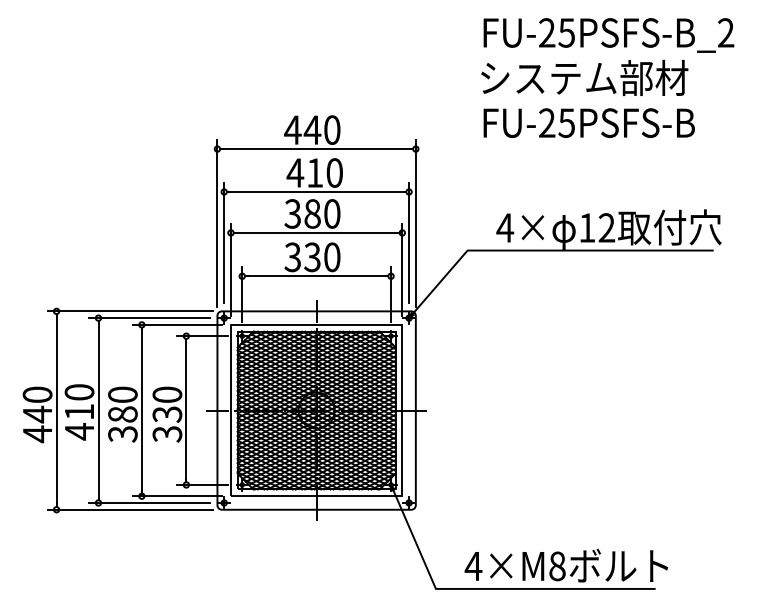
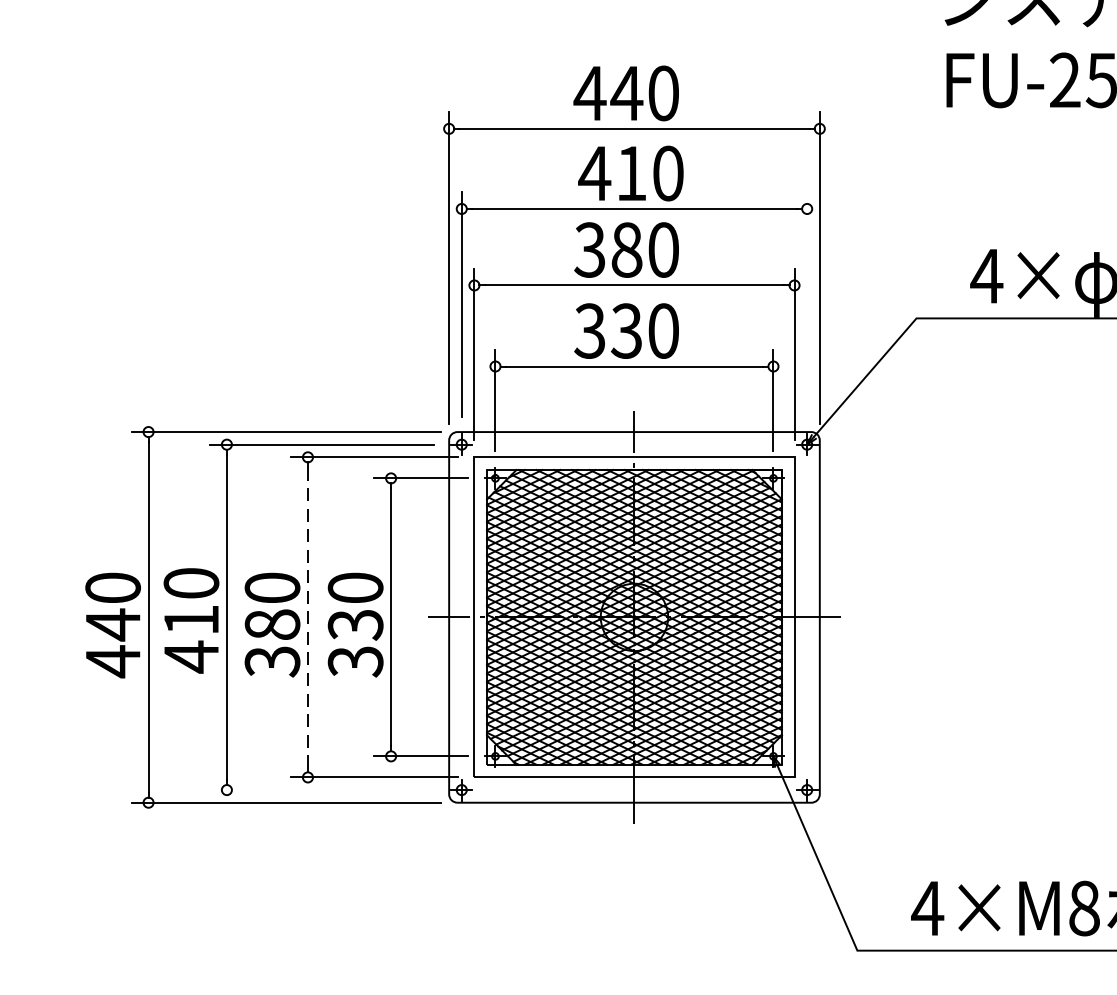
line: (409, 242) -> (807, 303), removed
line: (141, 411) -> (307, 619), solid -> dashed
line: (149, 503) -> (322, 791), removed

